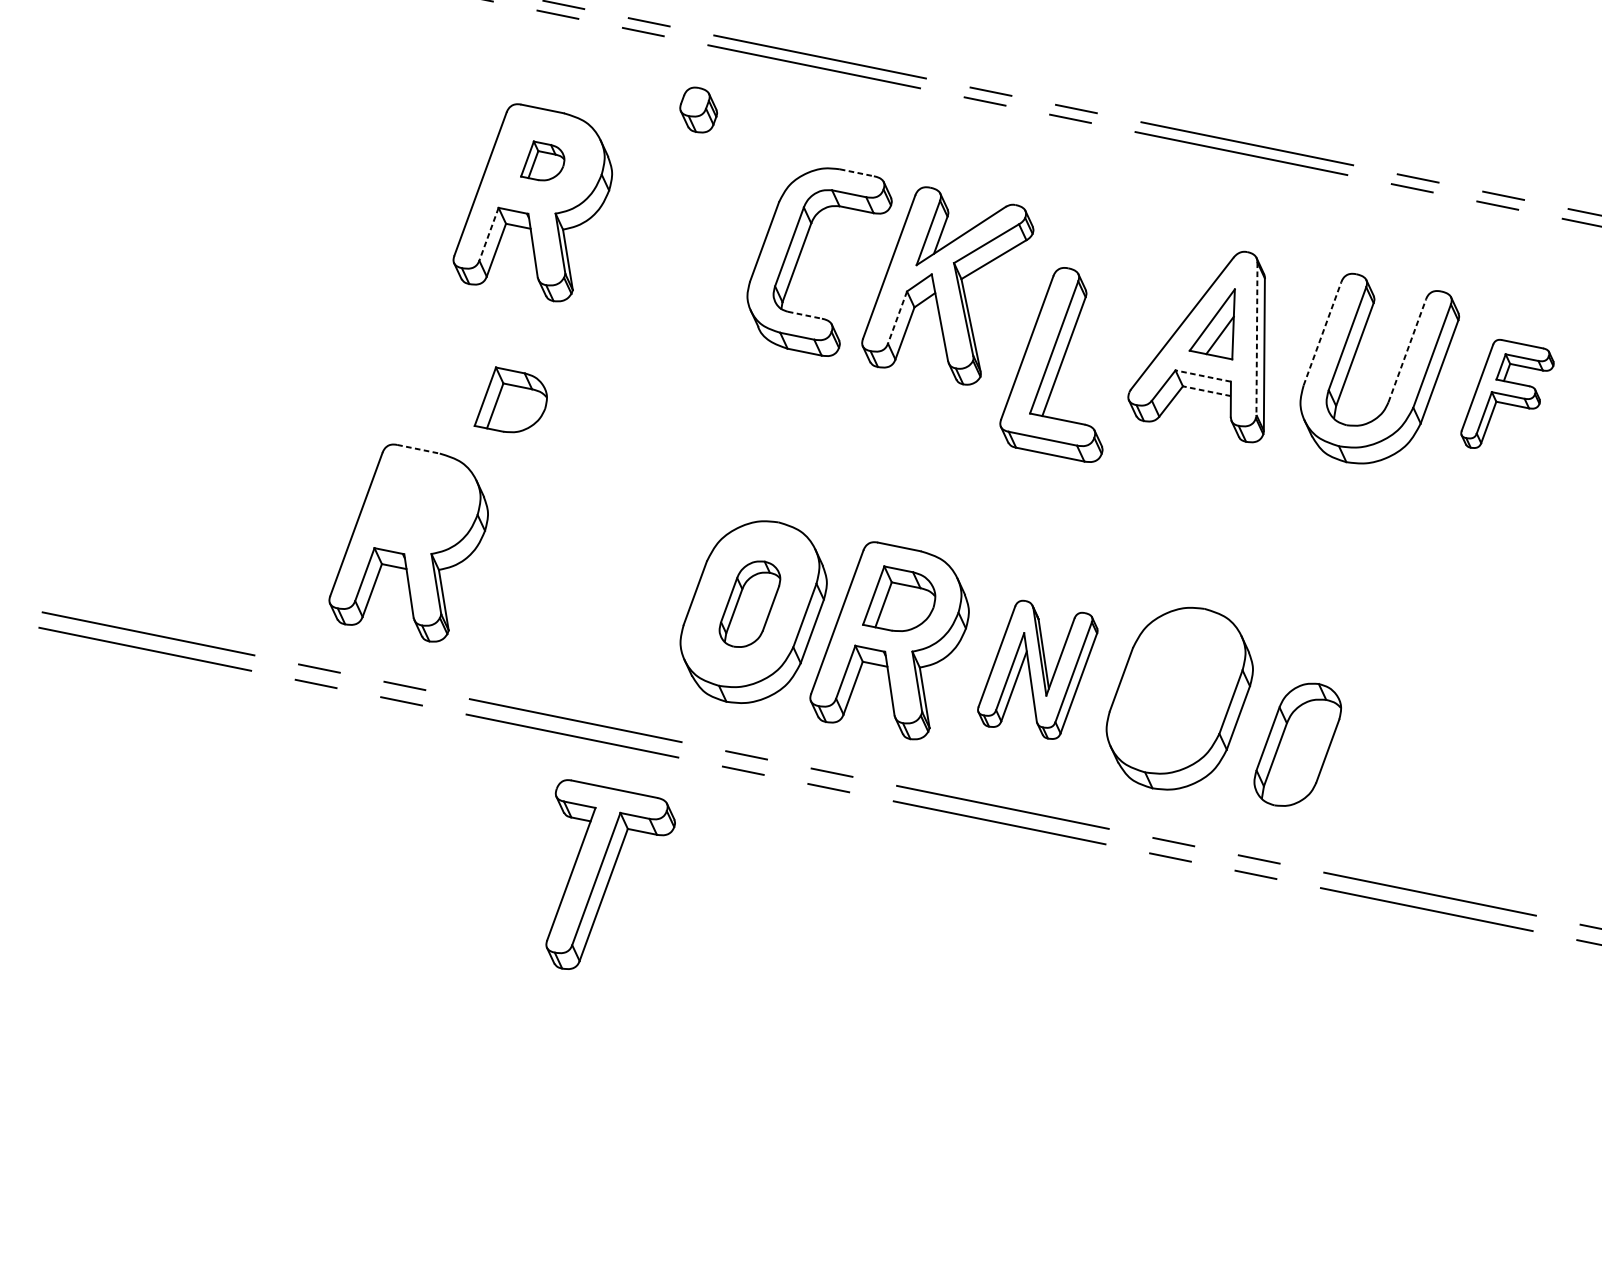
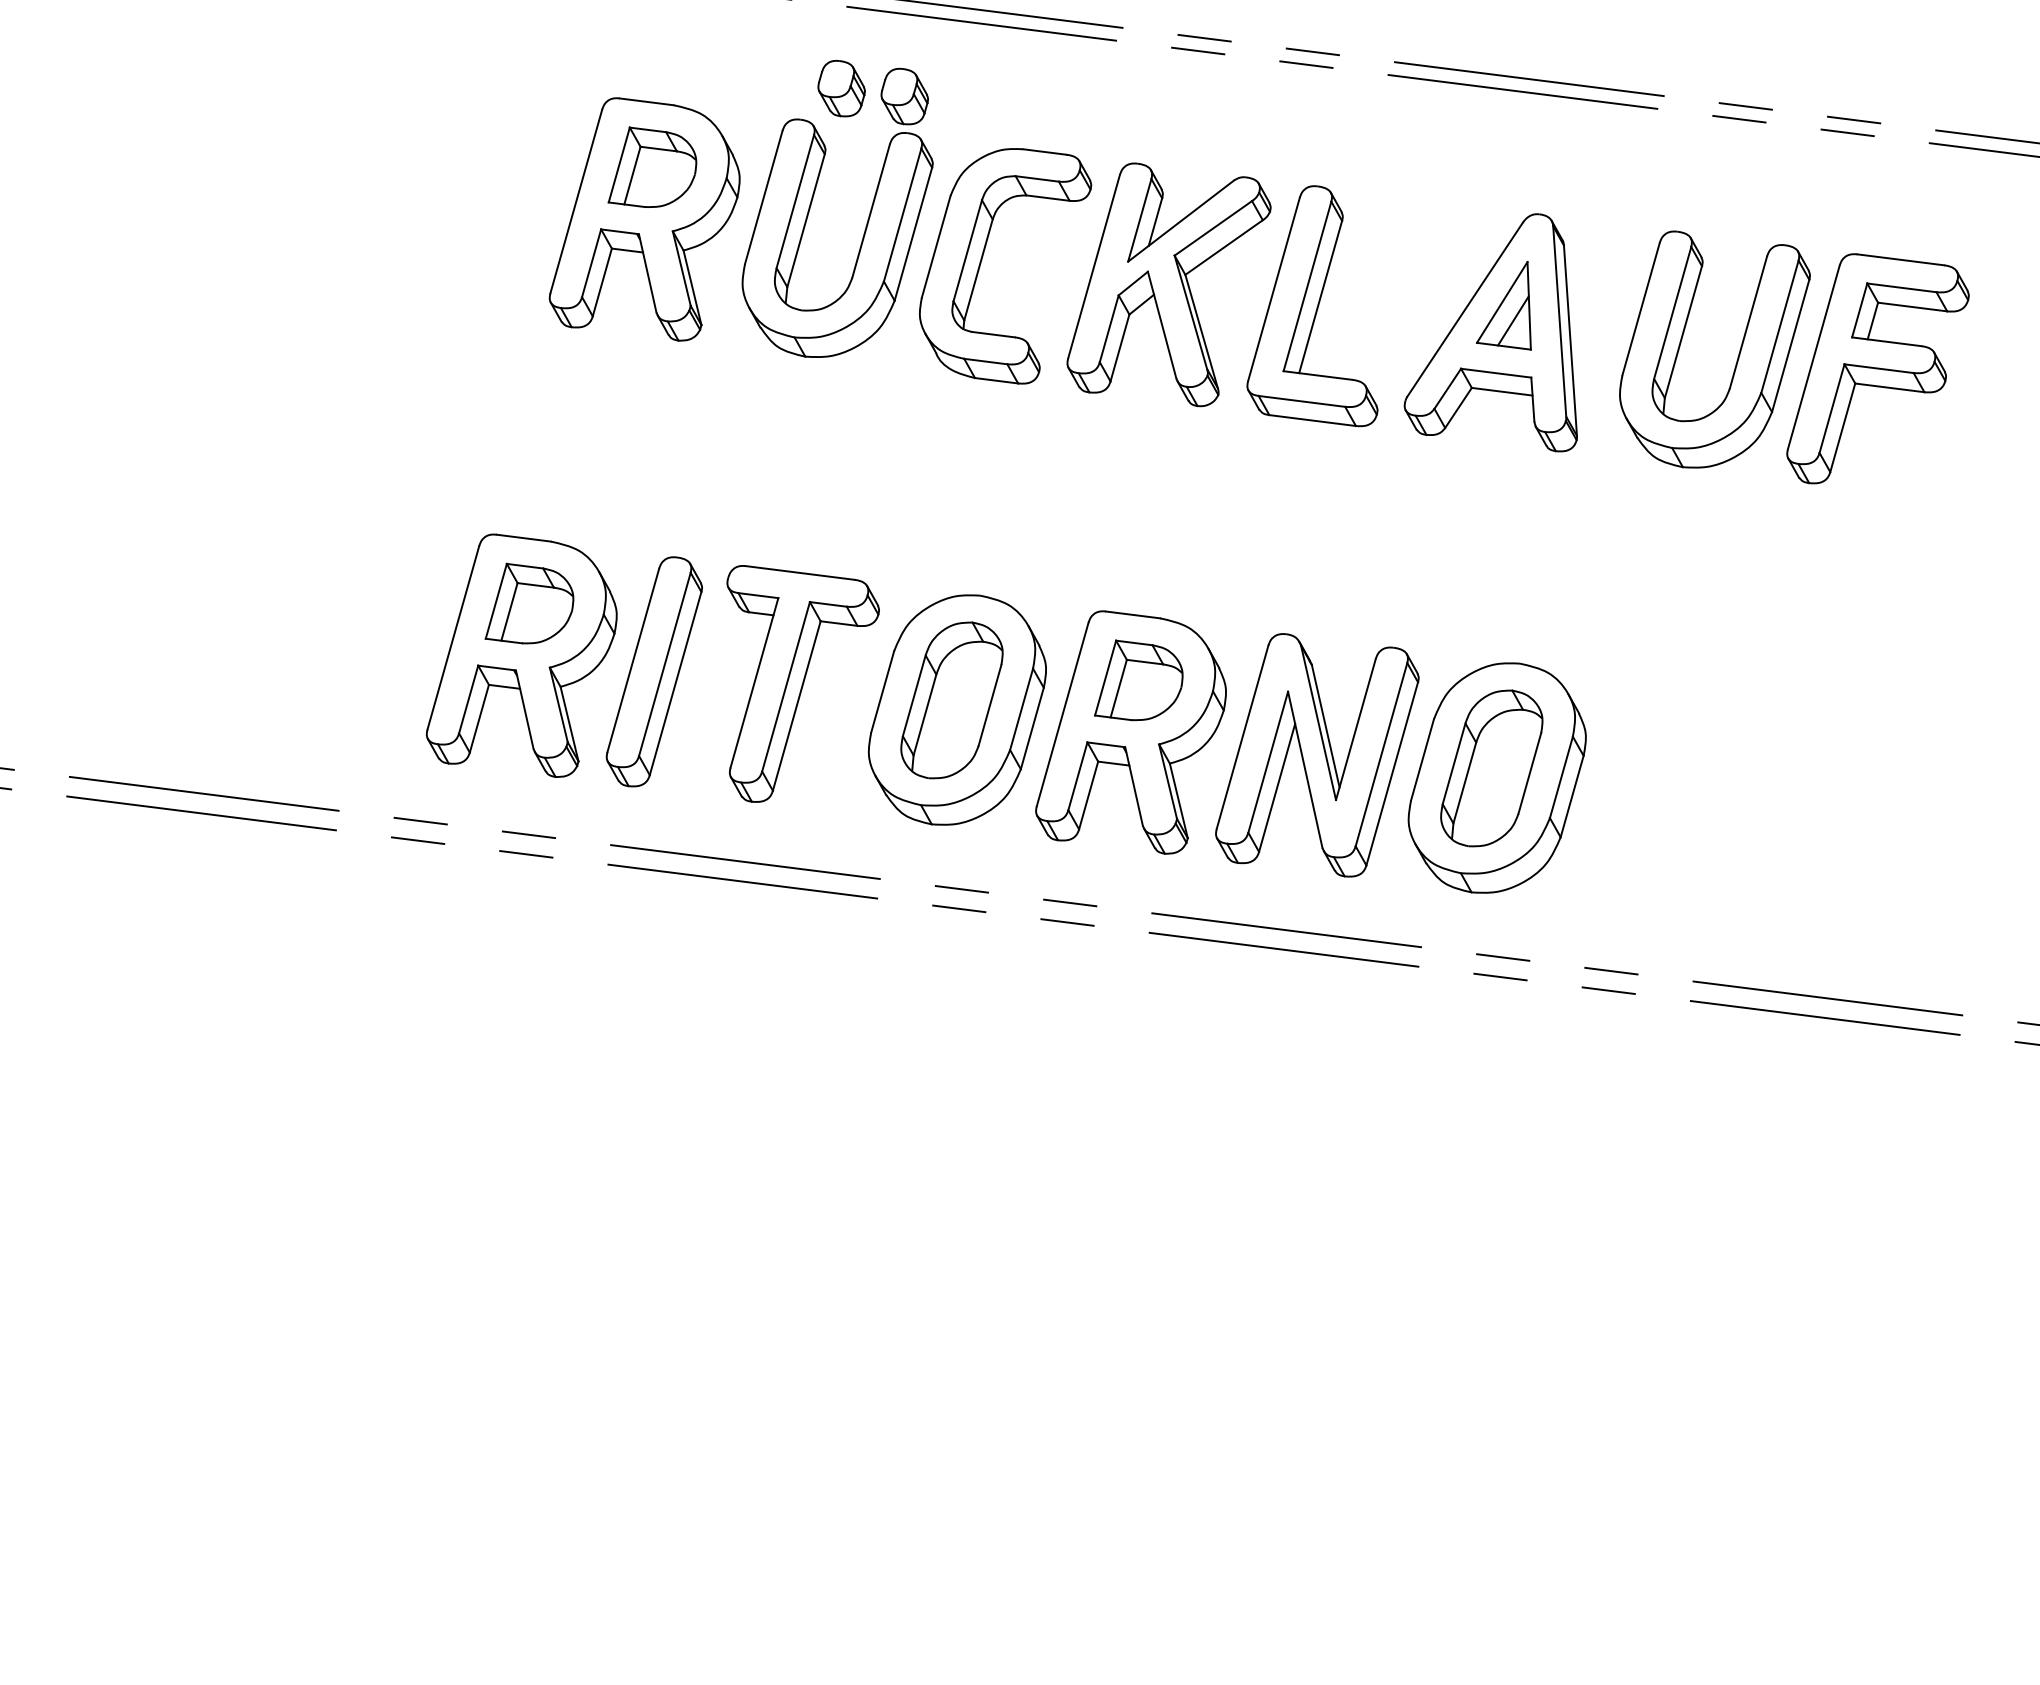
part: (543, 160) -> (652, 166), size x1.67
line: (856, 173) -> (1044, 152), dashed -> solid
part: (668, 199) -> (812, 202), added
line: (488, 234) -> (591, 263), dashed -> solid
line: (804, 315) -> (993, 334), dashed -> solid
line: (897, 317) -> (1109, 328), dashed -> solid
line: (1322, 334) -> (1641, 309), dashed -> solid
line: (1256, 339) -> (1559, 322), dashed -> solid
line: (1407, 350) -> (1748, 322), dashed -> solid
part: (1056, 363) -> (1312, 306), moved
line: (1202, 376) -> (1495, 373), dashed -> solid
line: (1207, 391) -> (1502, 391), dashed -> solid
part: (1507, 395) -> (1877, 368), size x1.67
part: (511, 400) -> (529, 603), moved
line: (419, 449) -> (524, 538), dashed -> solid
part: (513, 563) -> (653, 671), added
part: (749, 604) -> (951, 700), size x1.43
part: (1037, 670) -> (1317, 755), size x1.43
part: (1297, 744) -> (1491, 768), moved
part: (609, 877) -> (802, 683), moved

